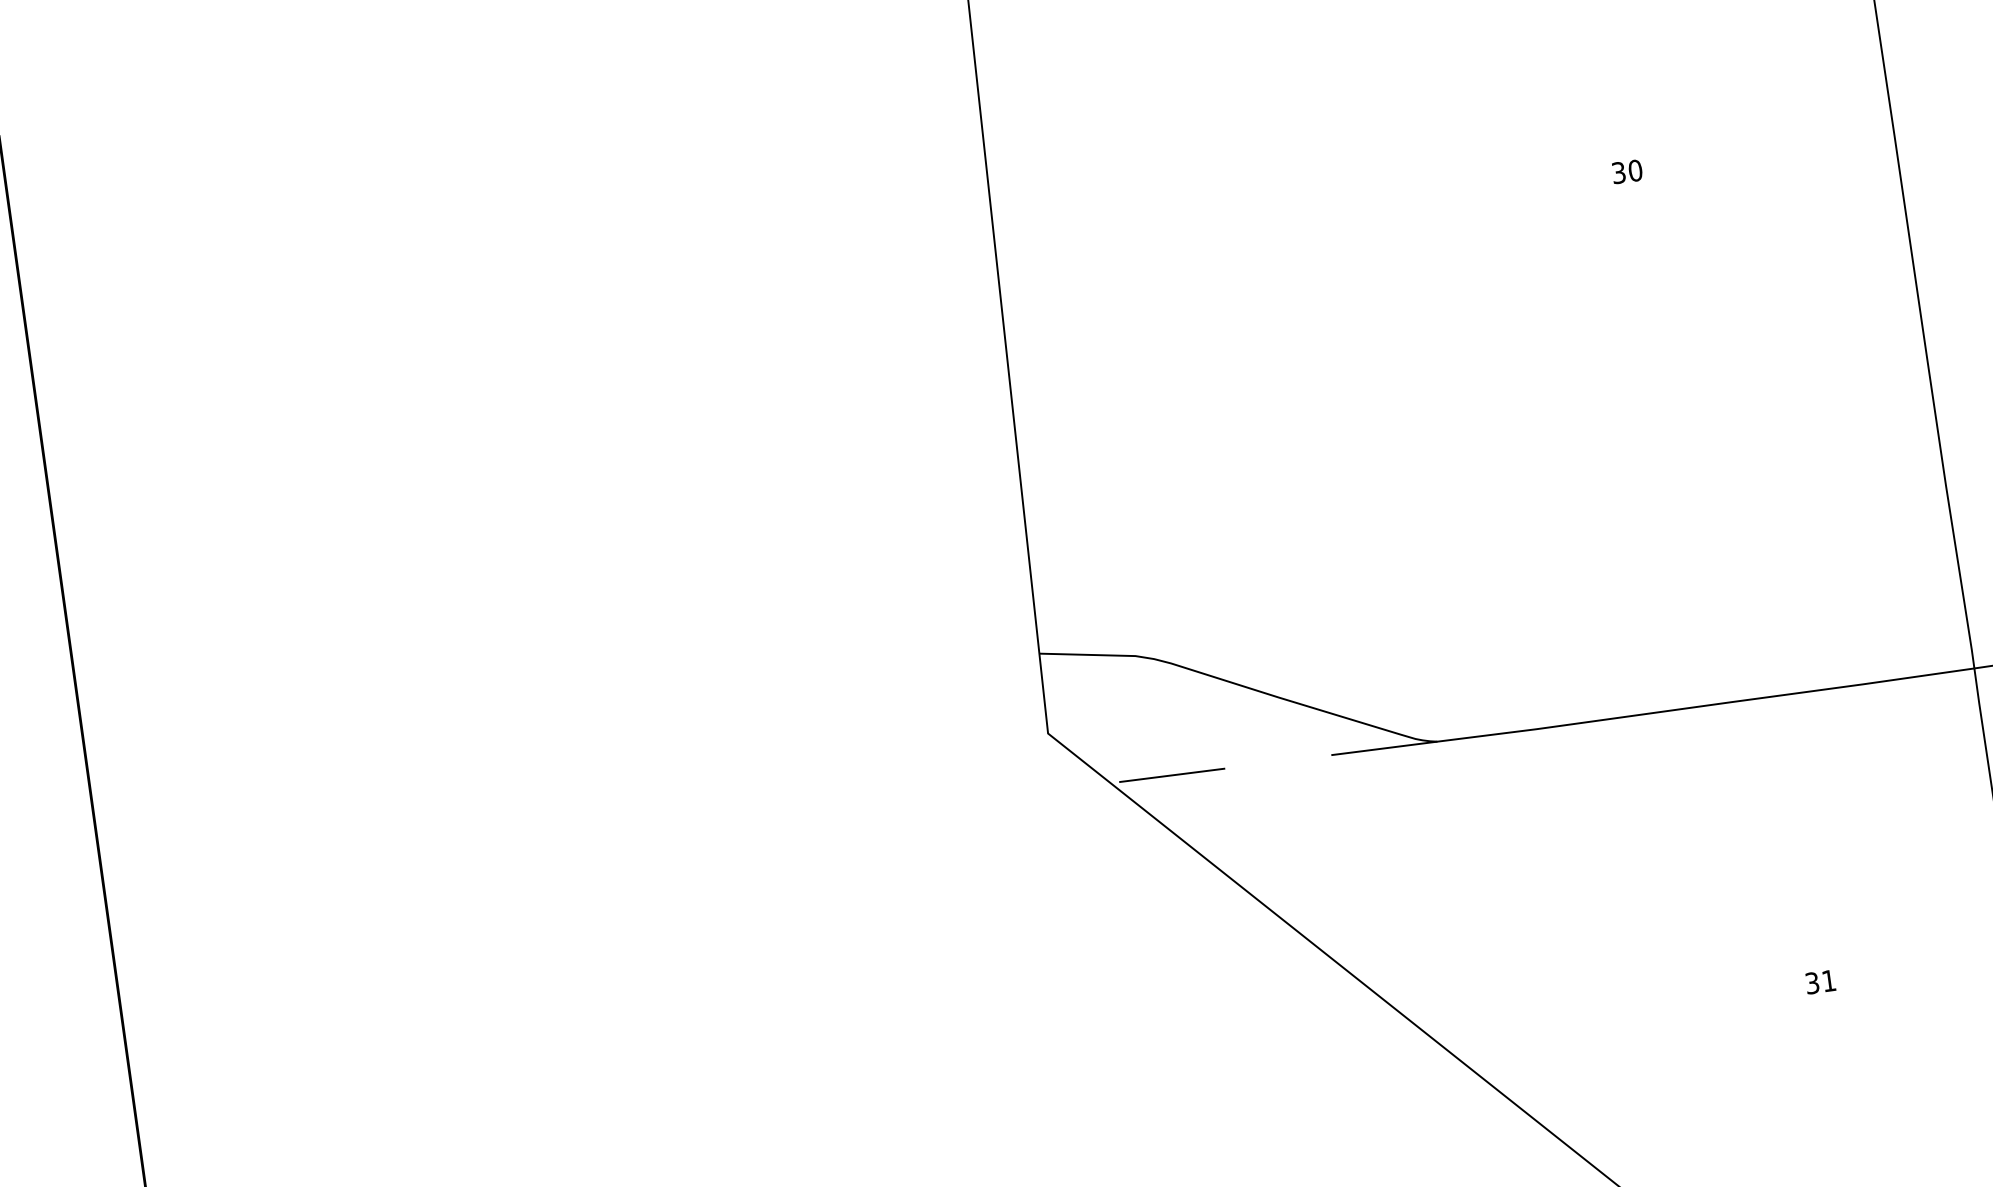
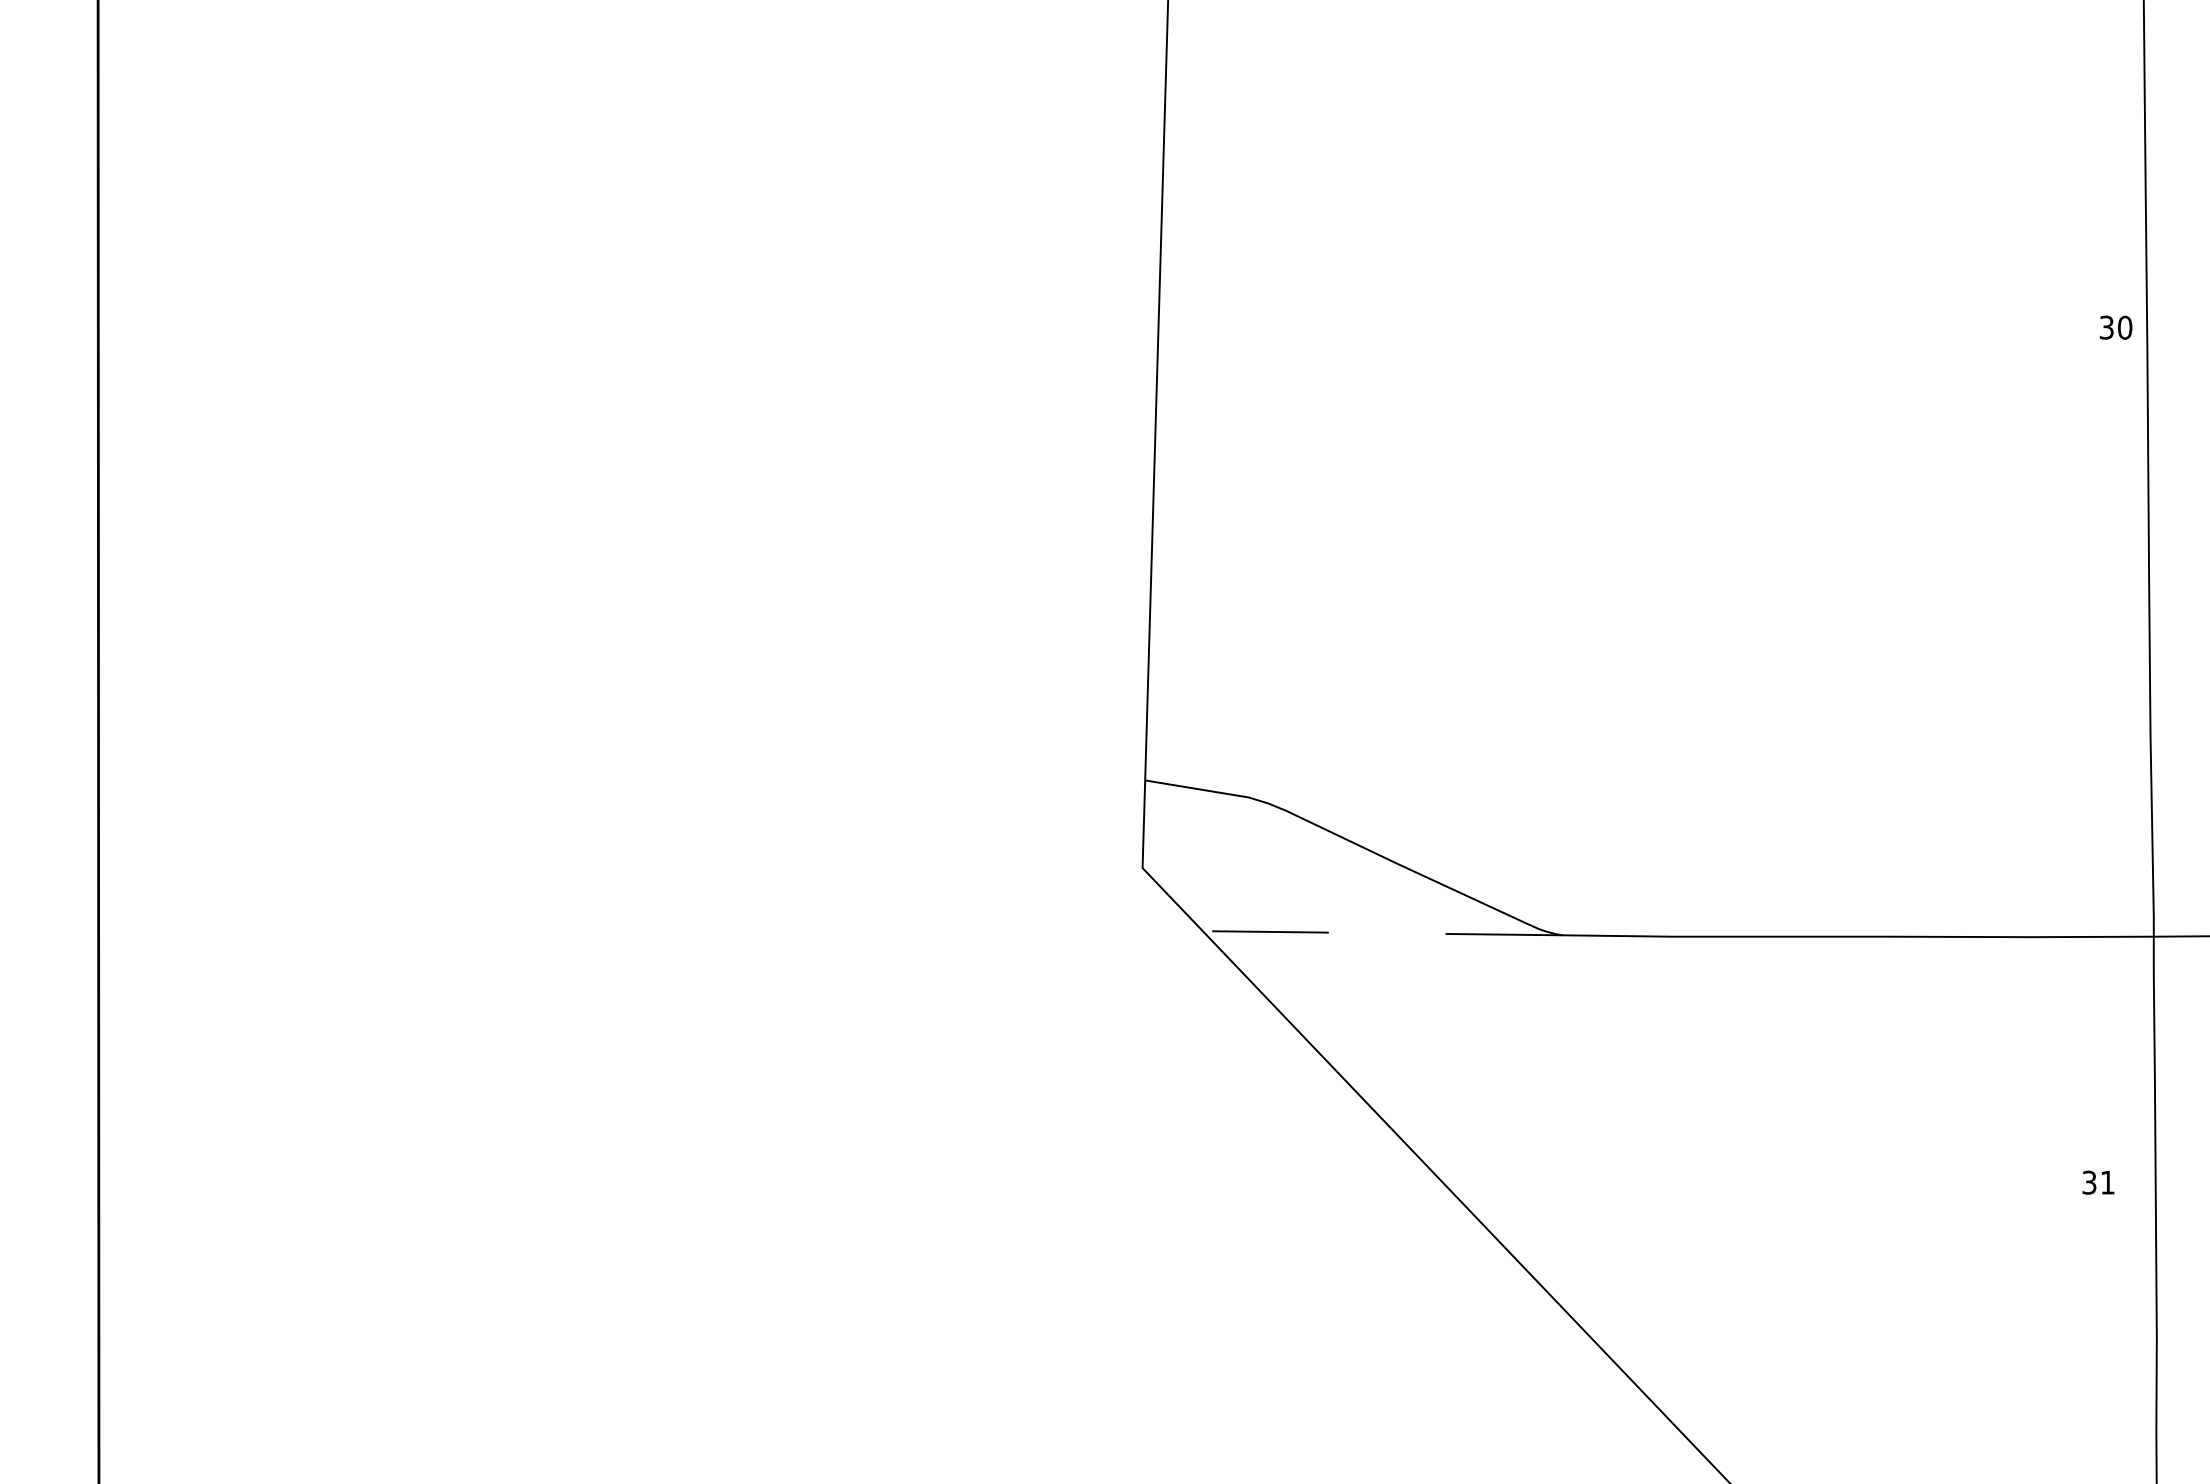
text: (1626, 171) -> (2115, 327), moved
text: (1820, 981) -> (2098, 1182), moved

